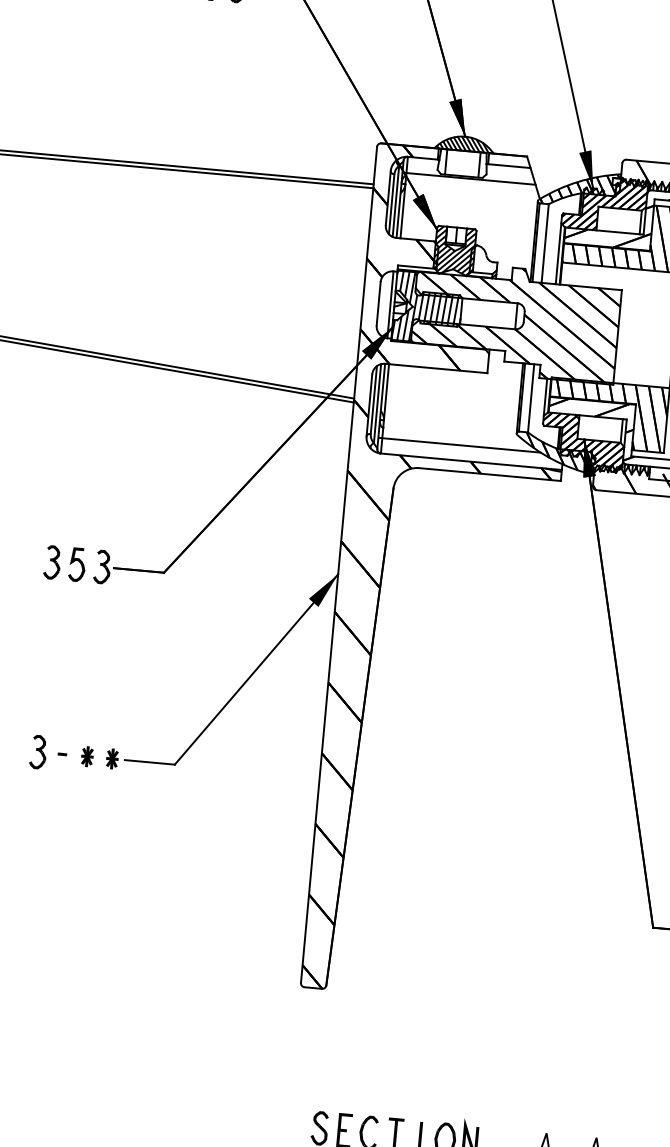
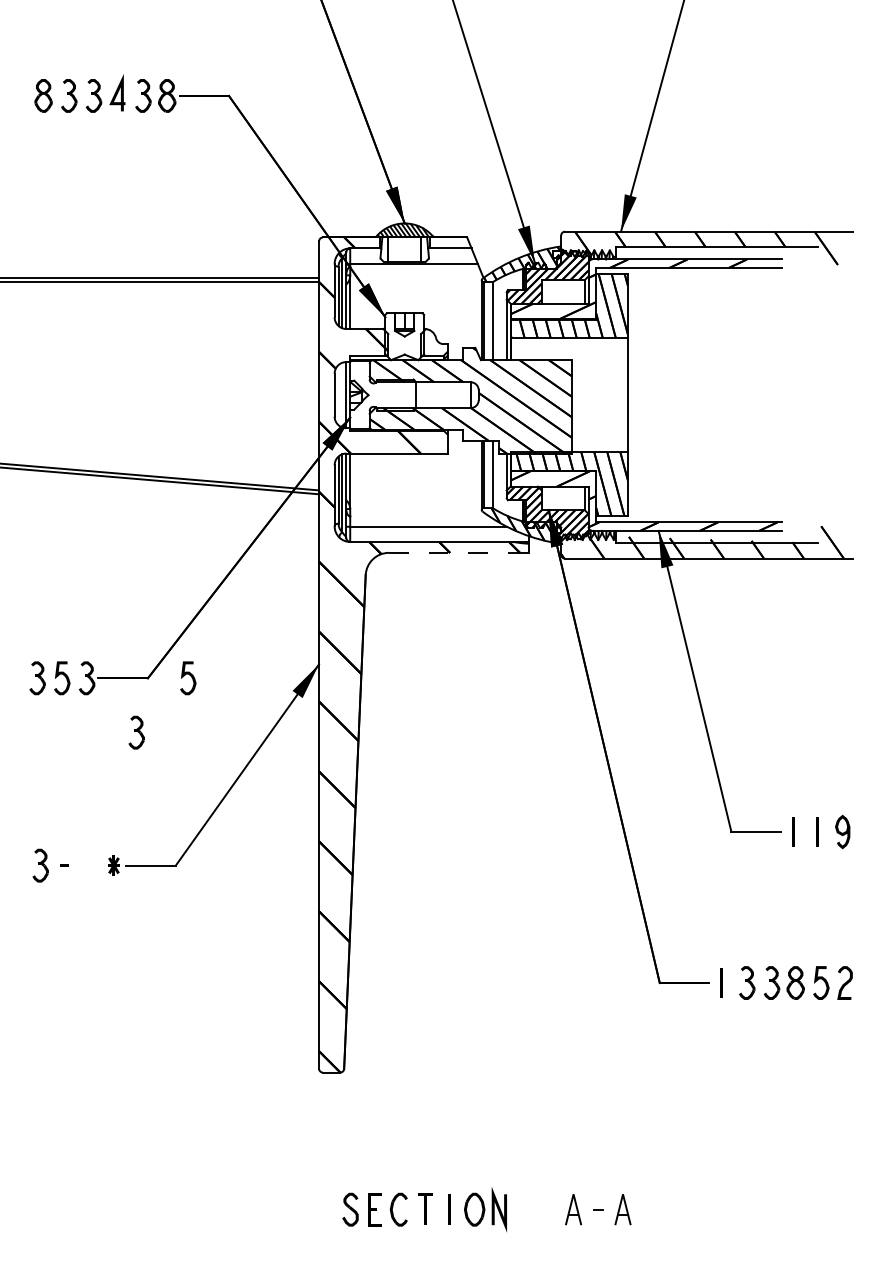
hatch: (454, 250) -> (404, 336), removed
hatch: (428, 307) -> (383, 394), removed
line: (490, 474) -> (459, 552), solid -> dashed
curve: (207, 574) -> (190, 676), added
part: (147, 626) -> (136, 732), added
part: (86, 756) -> (88, 865), removed

